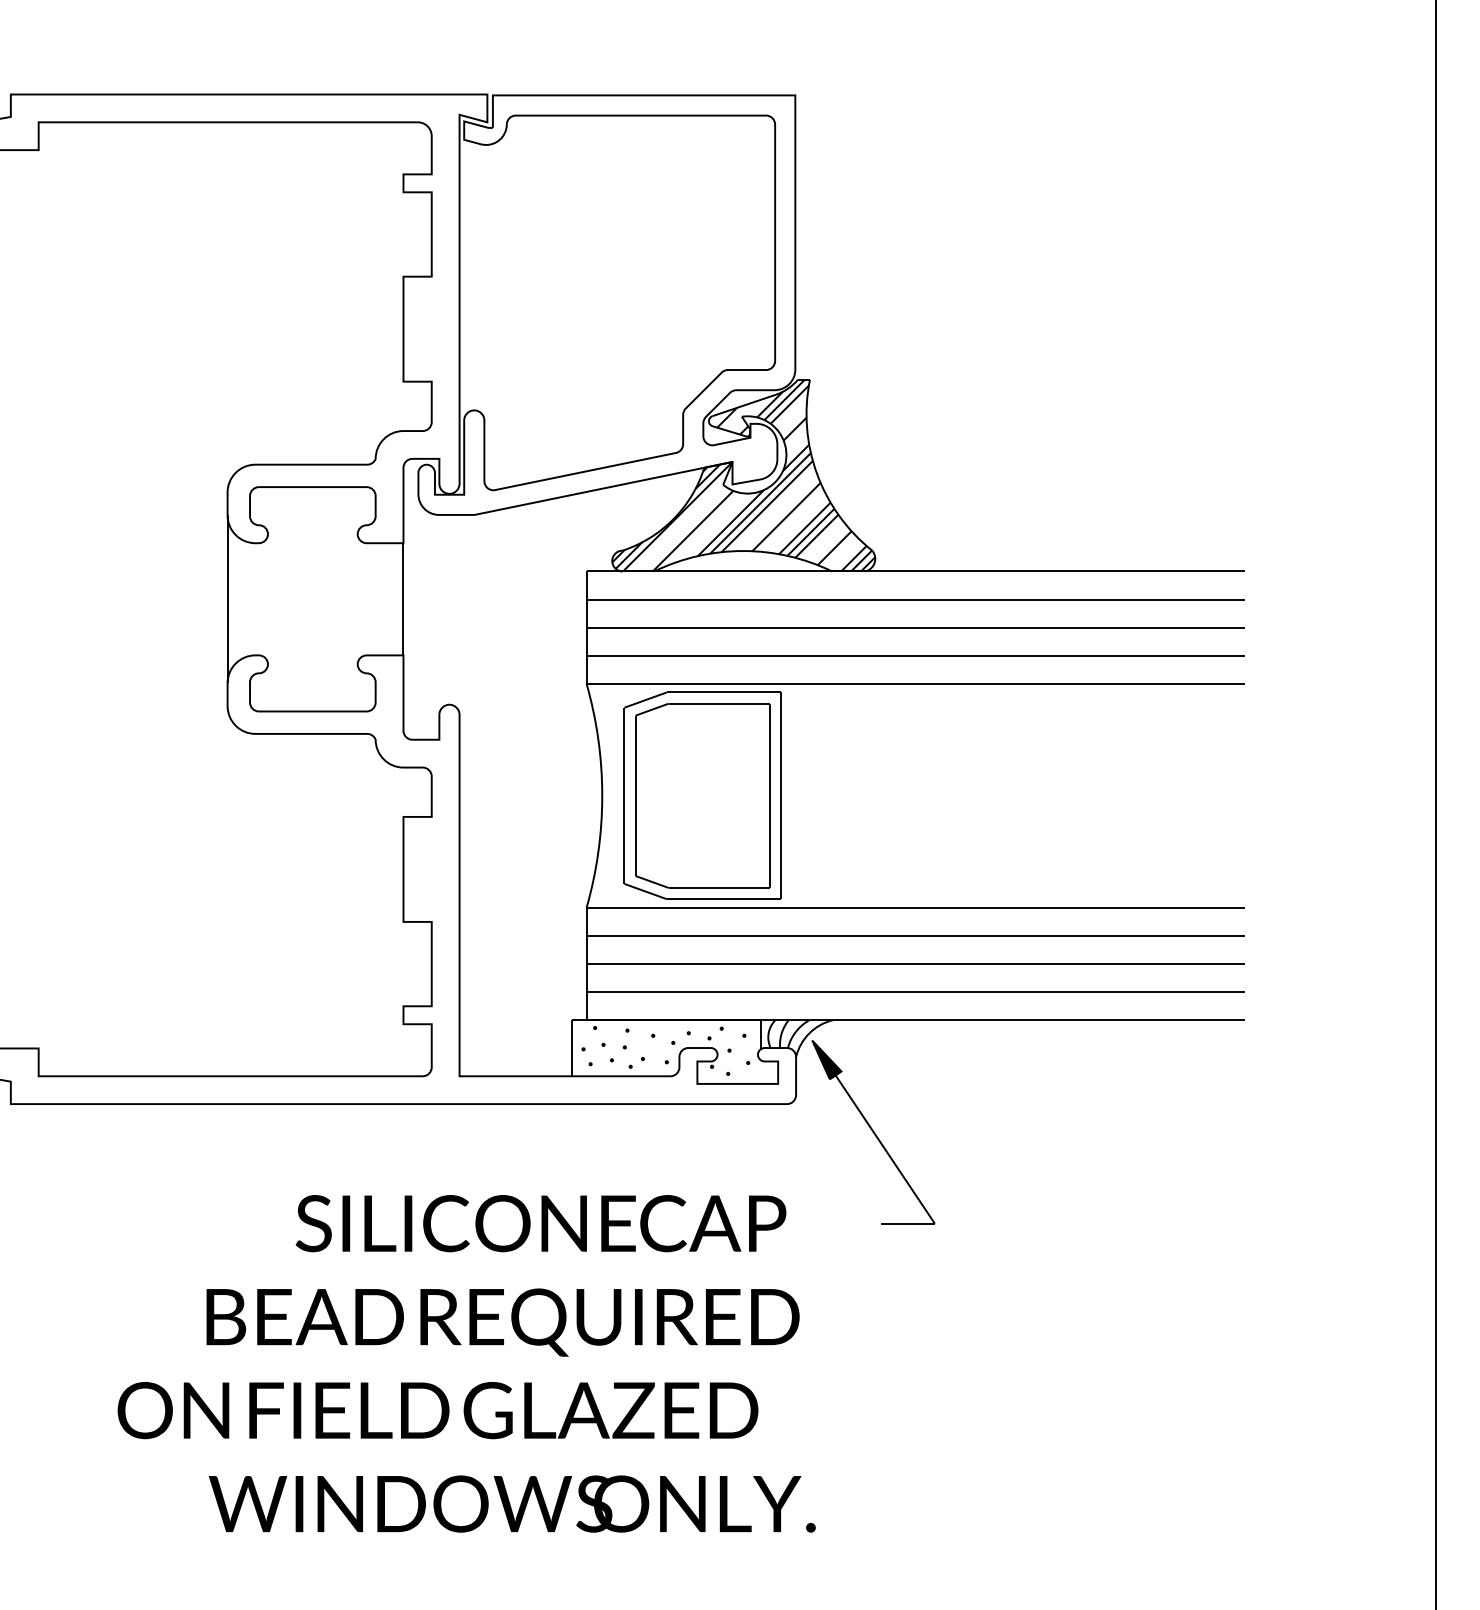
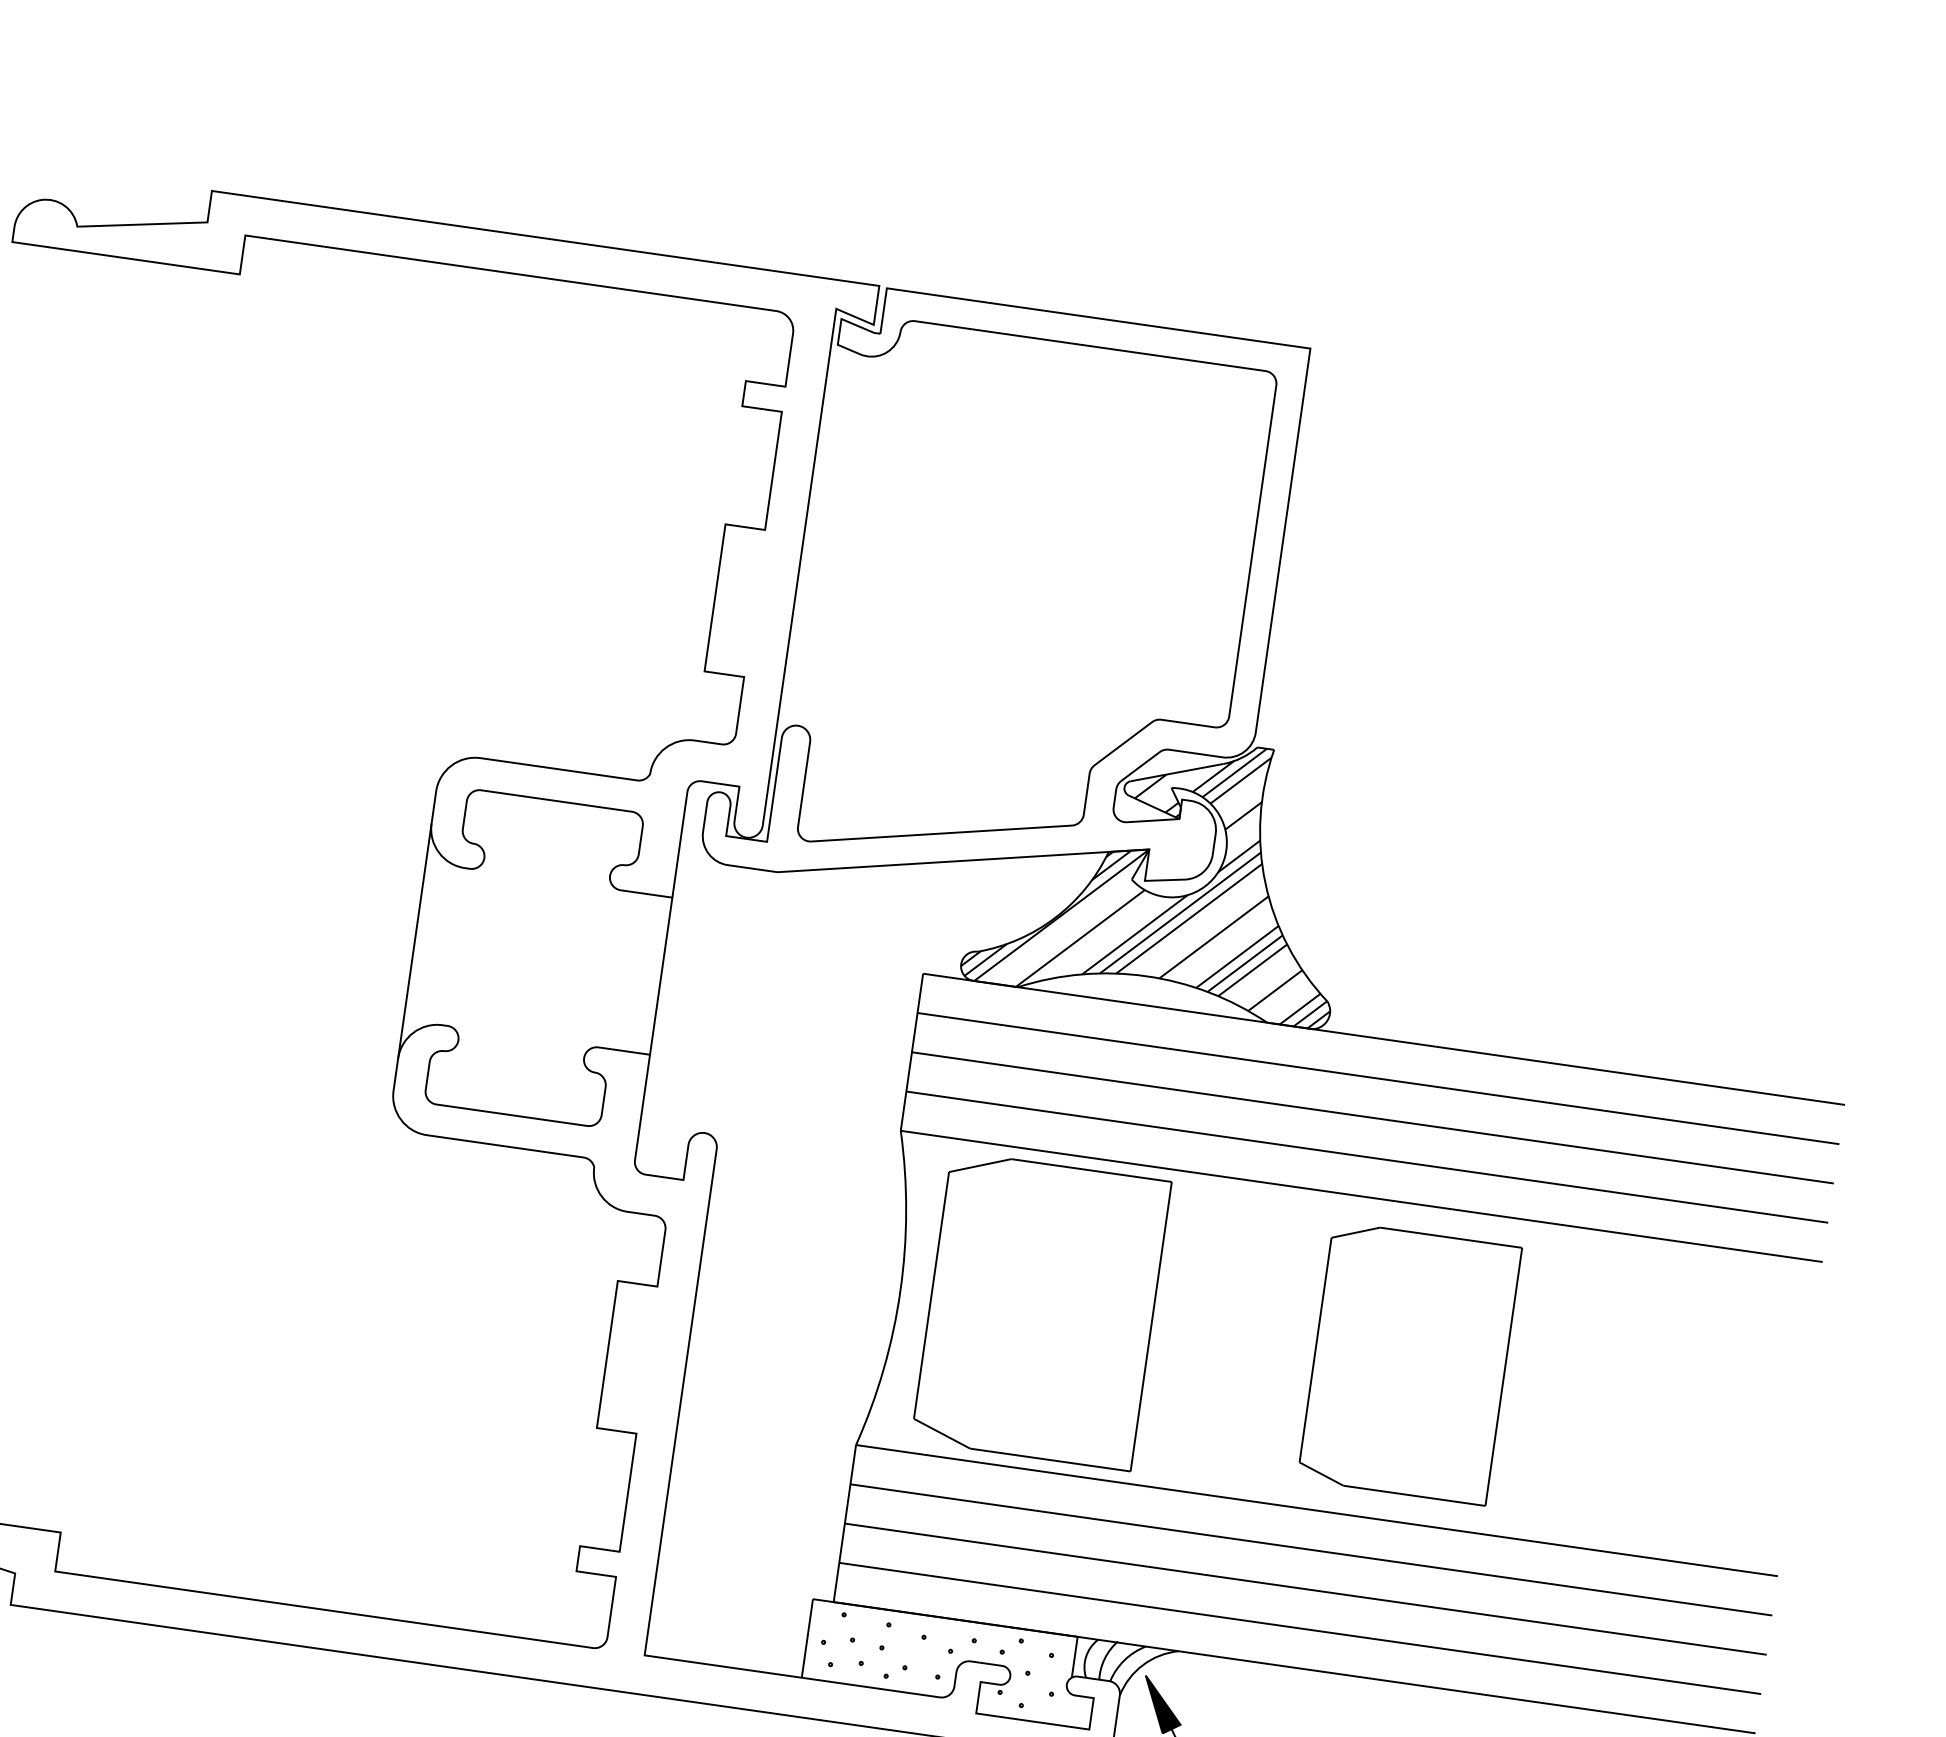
part: (702, 795) -> (1409, 1362), moved

